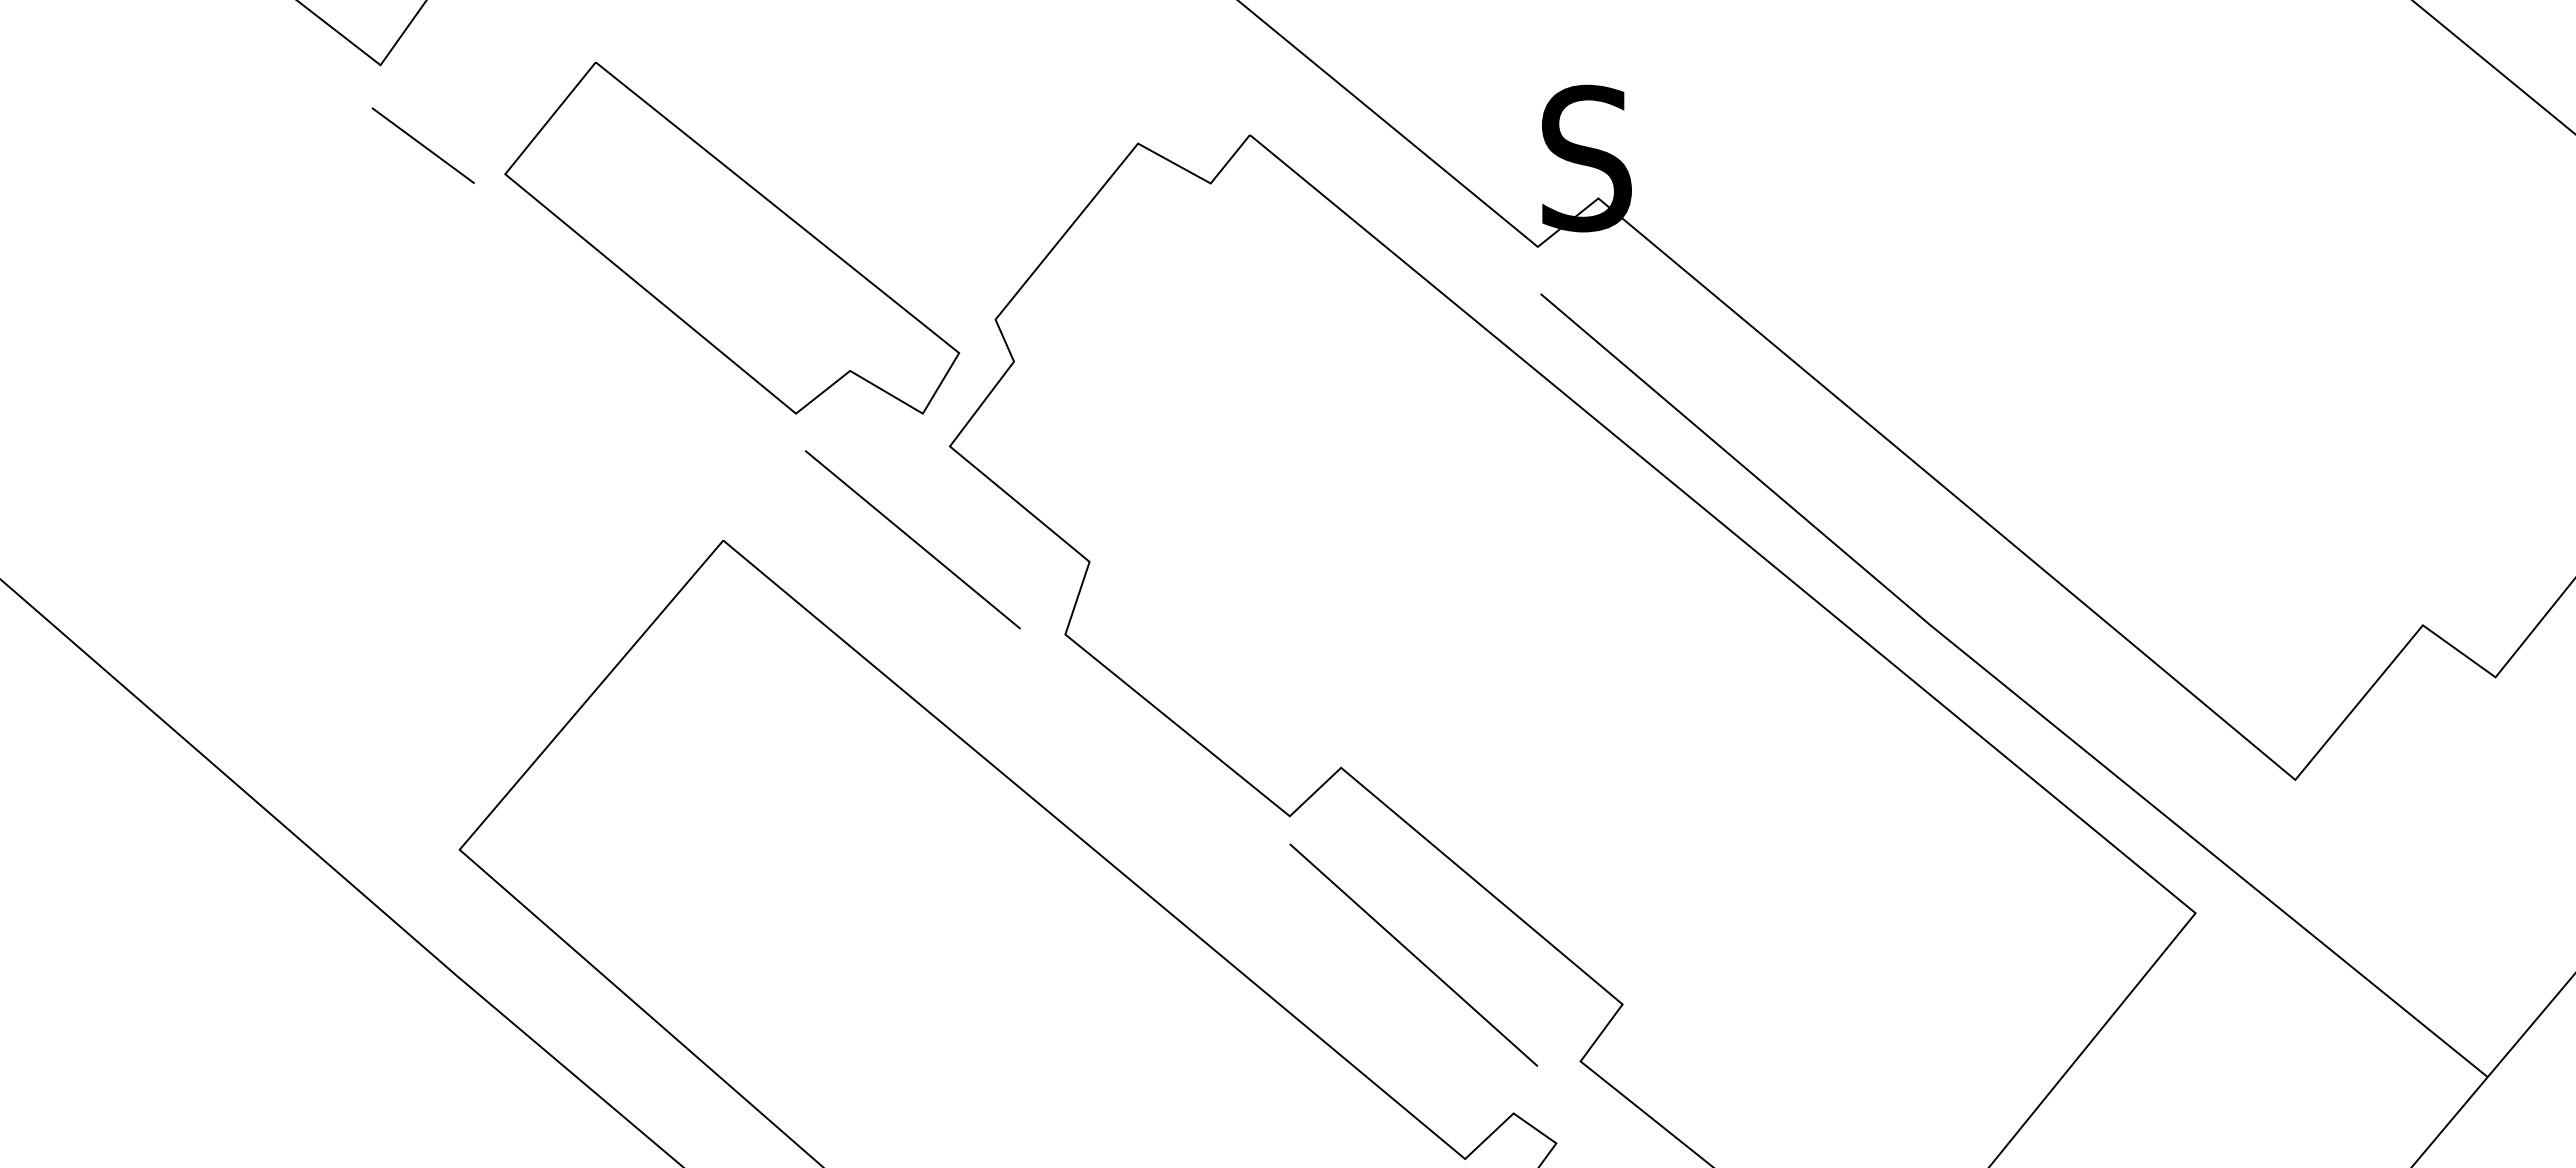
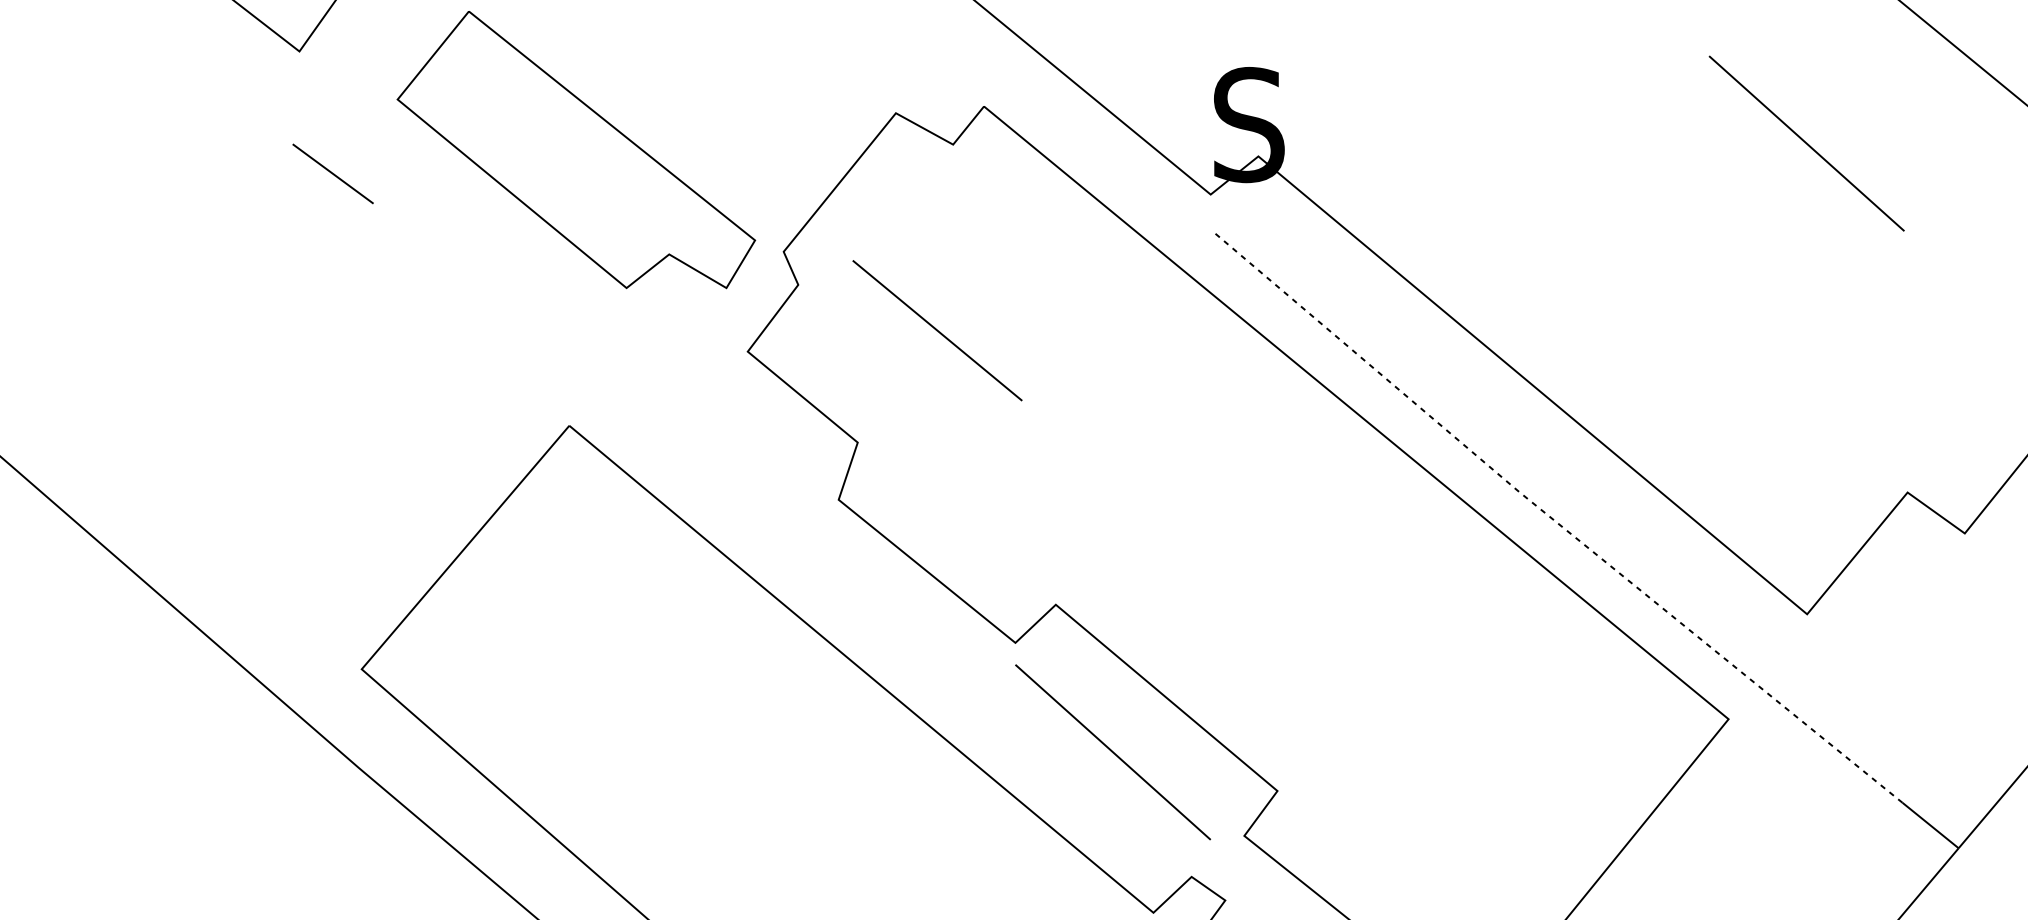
line: (422, 145) -> (332, 173), moved
line: (2294, 181) -> (1806, 143), added
part: (732, 237) -> (576, 149), moved
line: (912, 539) -> (937, 330), moved
line: (1973, 660) -> (1553, 520), solid -> dashed

